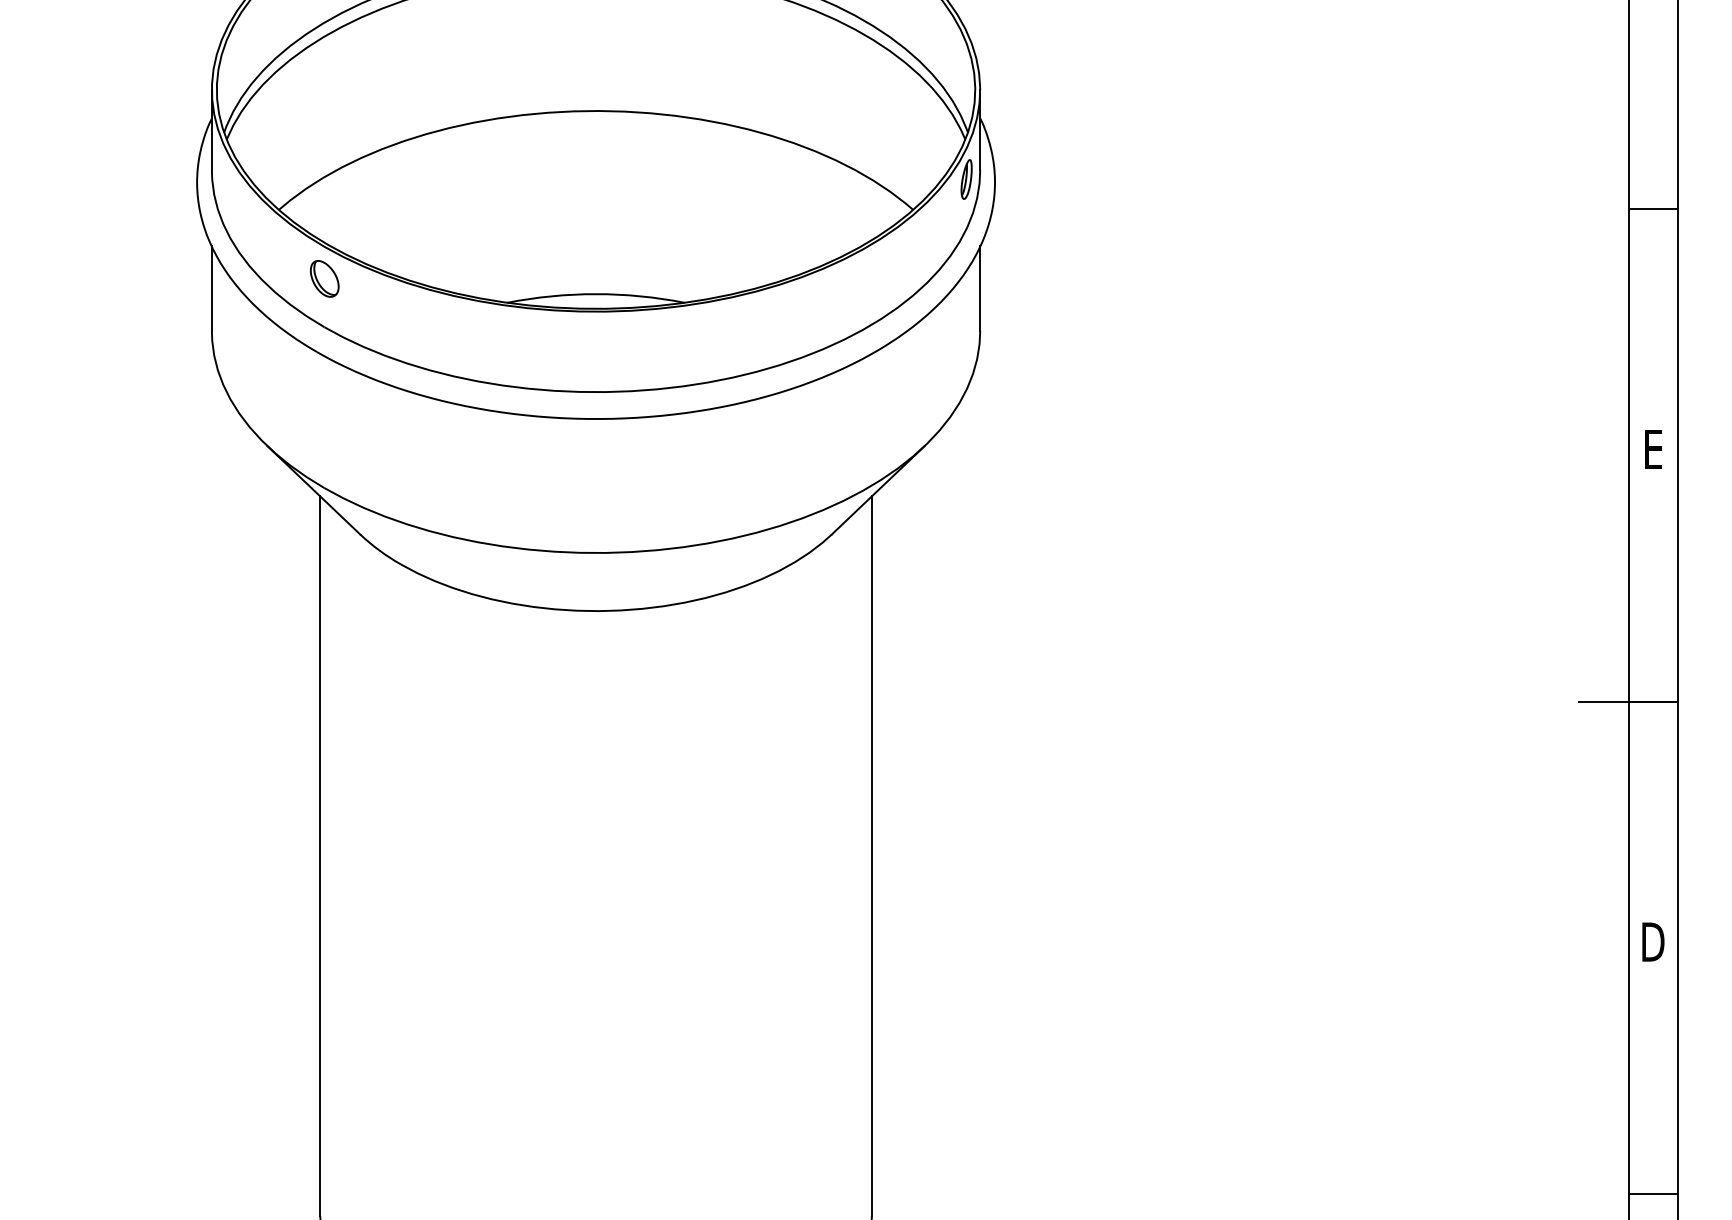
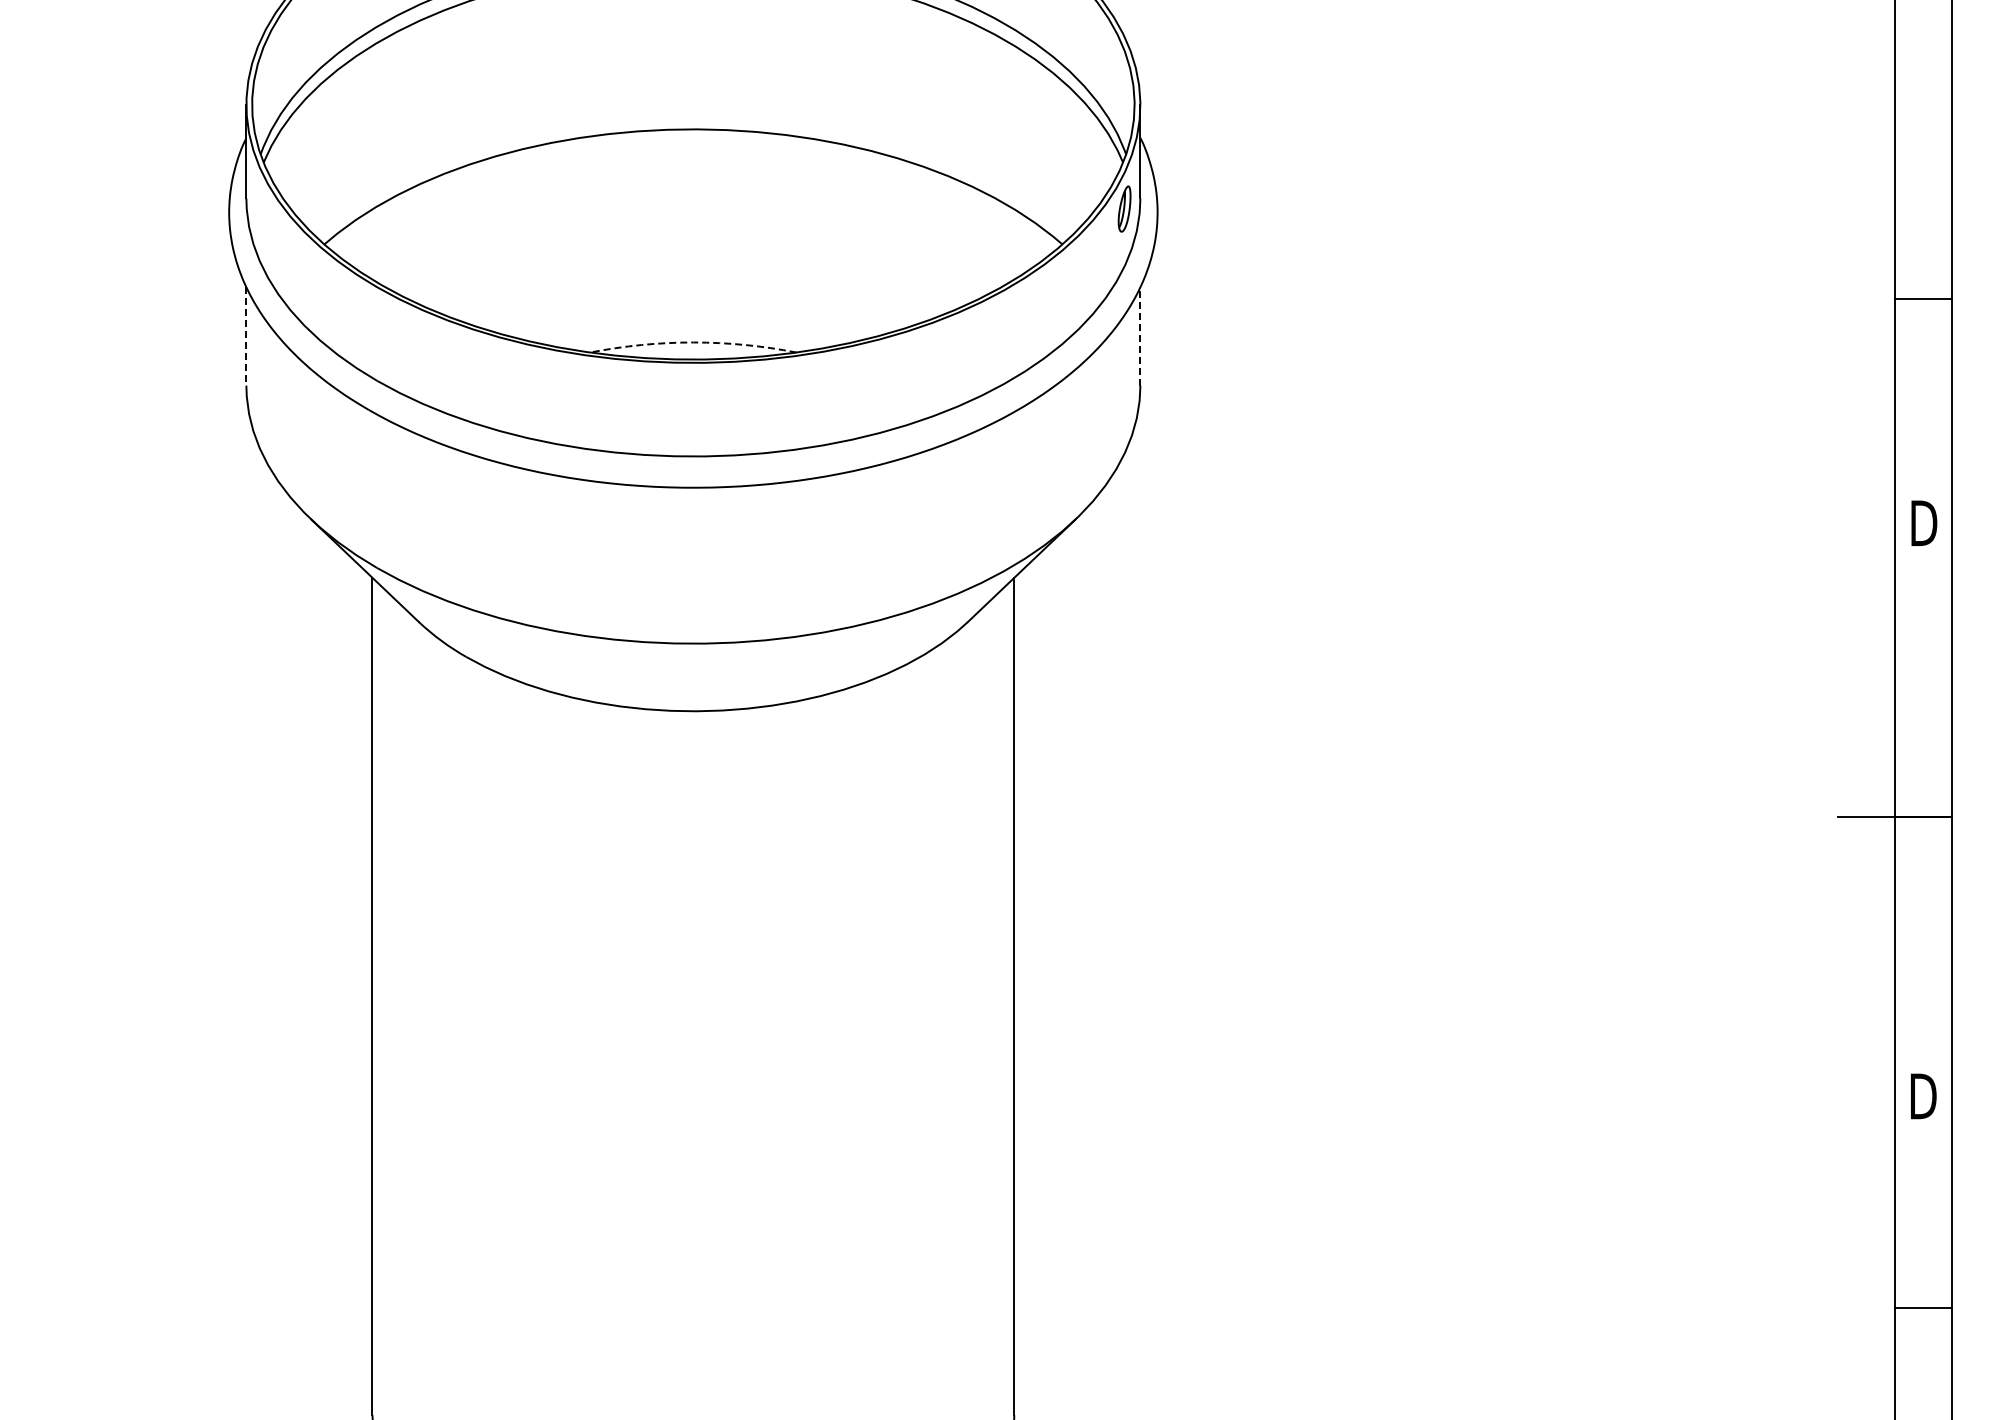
line: (1653, 209) -> (1923, 299), moved
part: (324, 278) -> (377, 324), removed
line: (980, 288) -> (1140, 335), solid -> dashed
line: (211, 289) -> (246, 336), solid -> dashed
arc: (596, 294) -> (693, 342), solid -> dashed
text: (1654, 448) -> (1924, 522), E -> D
line: (1653, 1193) -> (1923, 1307), moved

